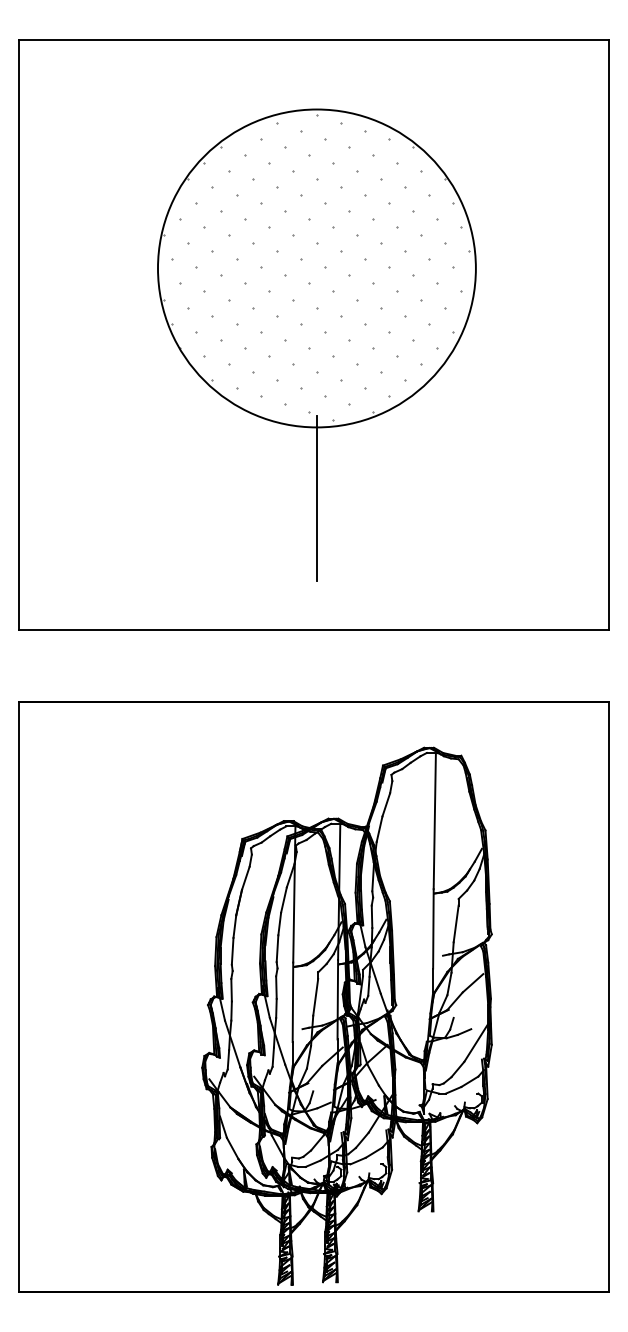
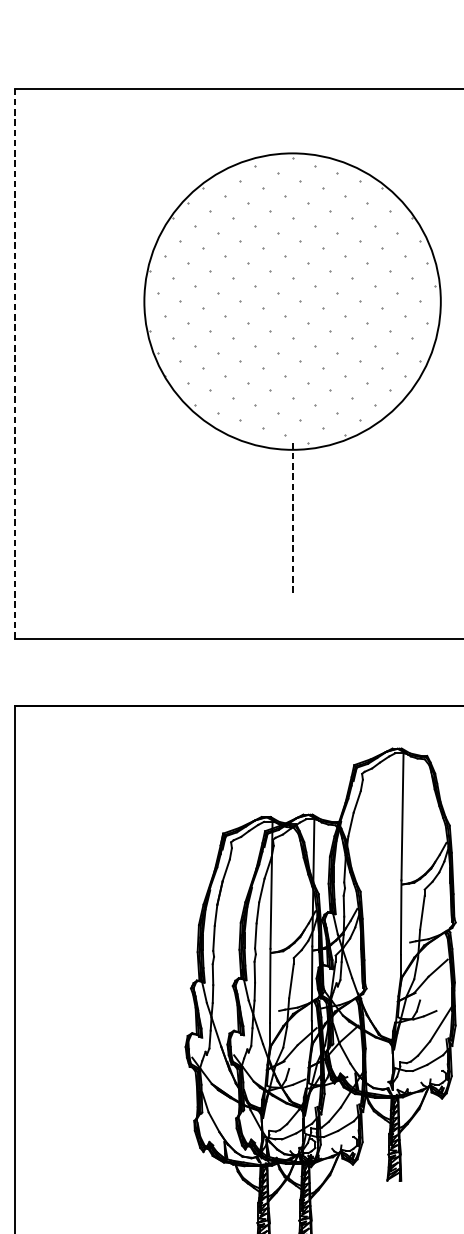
line: (18, 335) -> (14, 364), solid -> dashed
line: (316, 497) -> (292, 515), solid -> dashed

